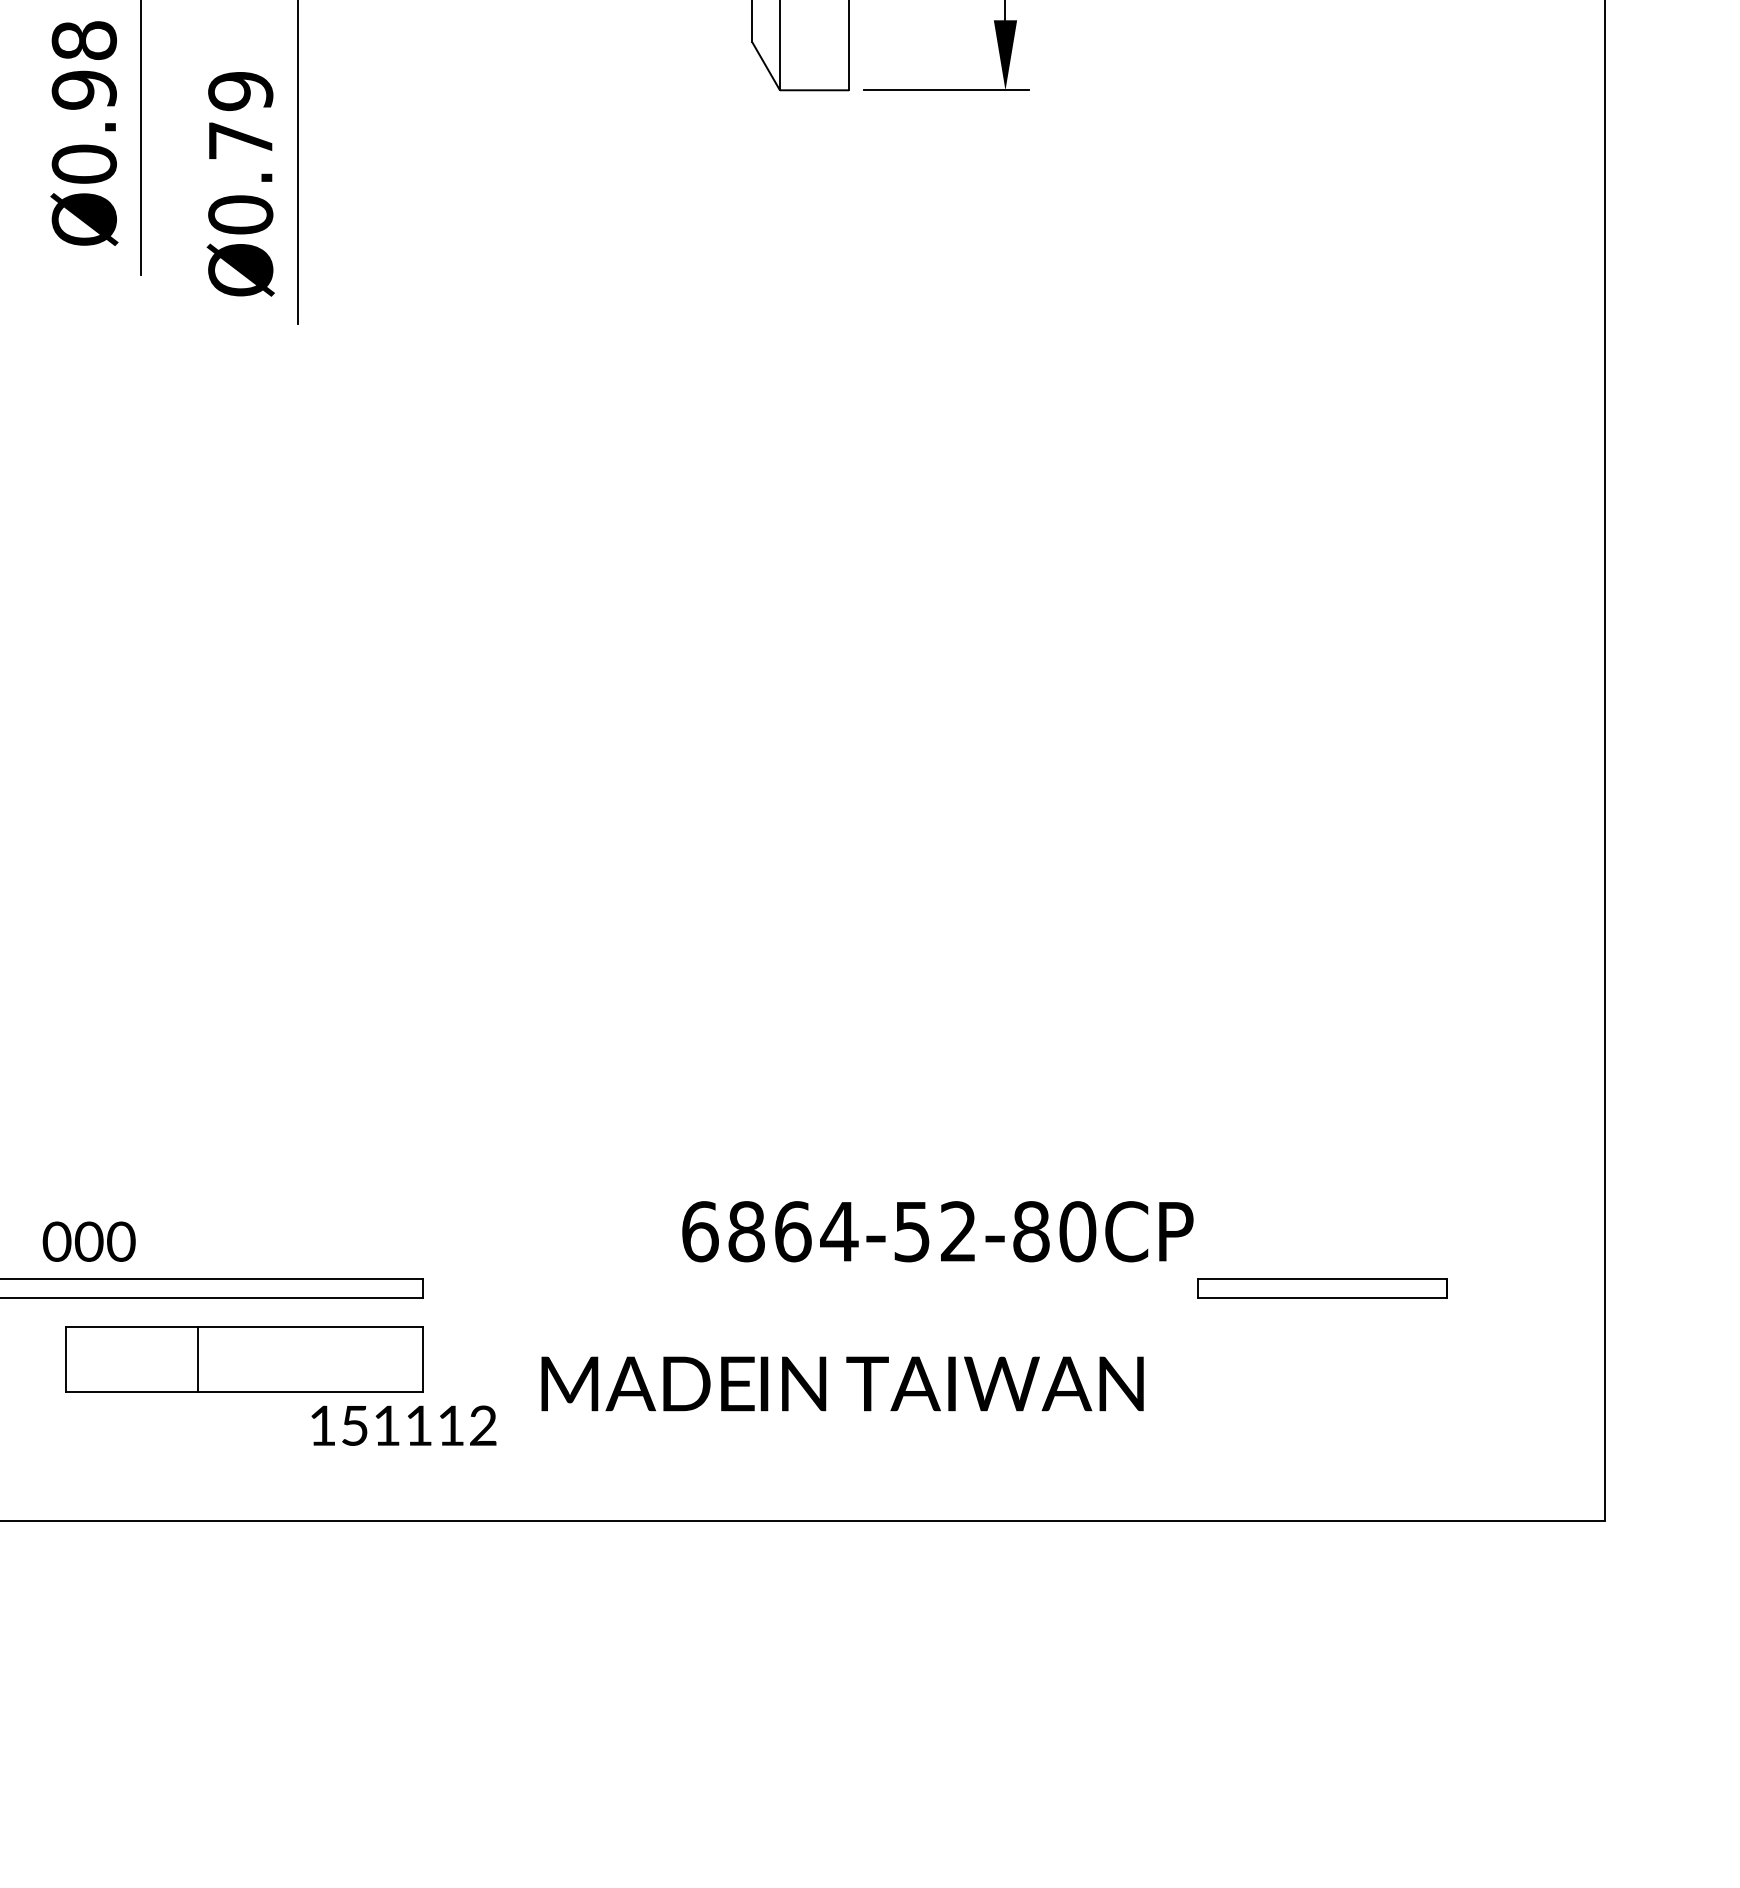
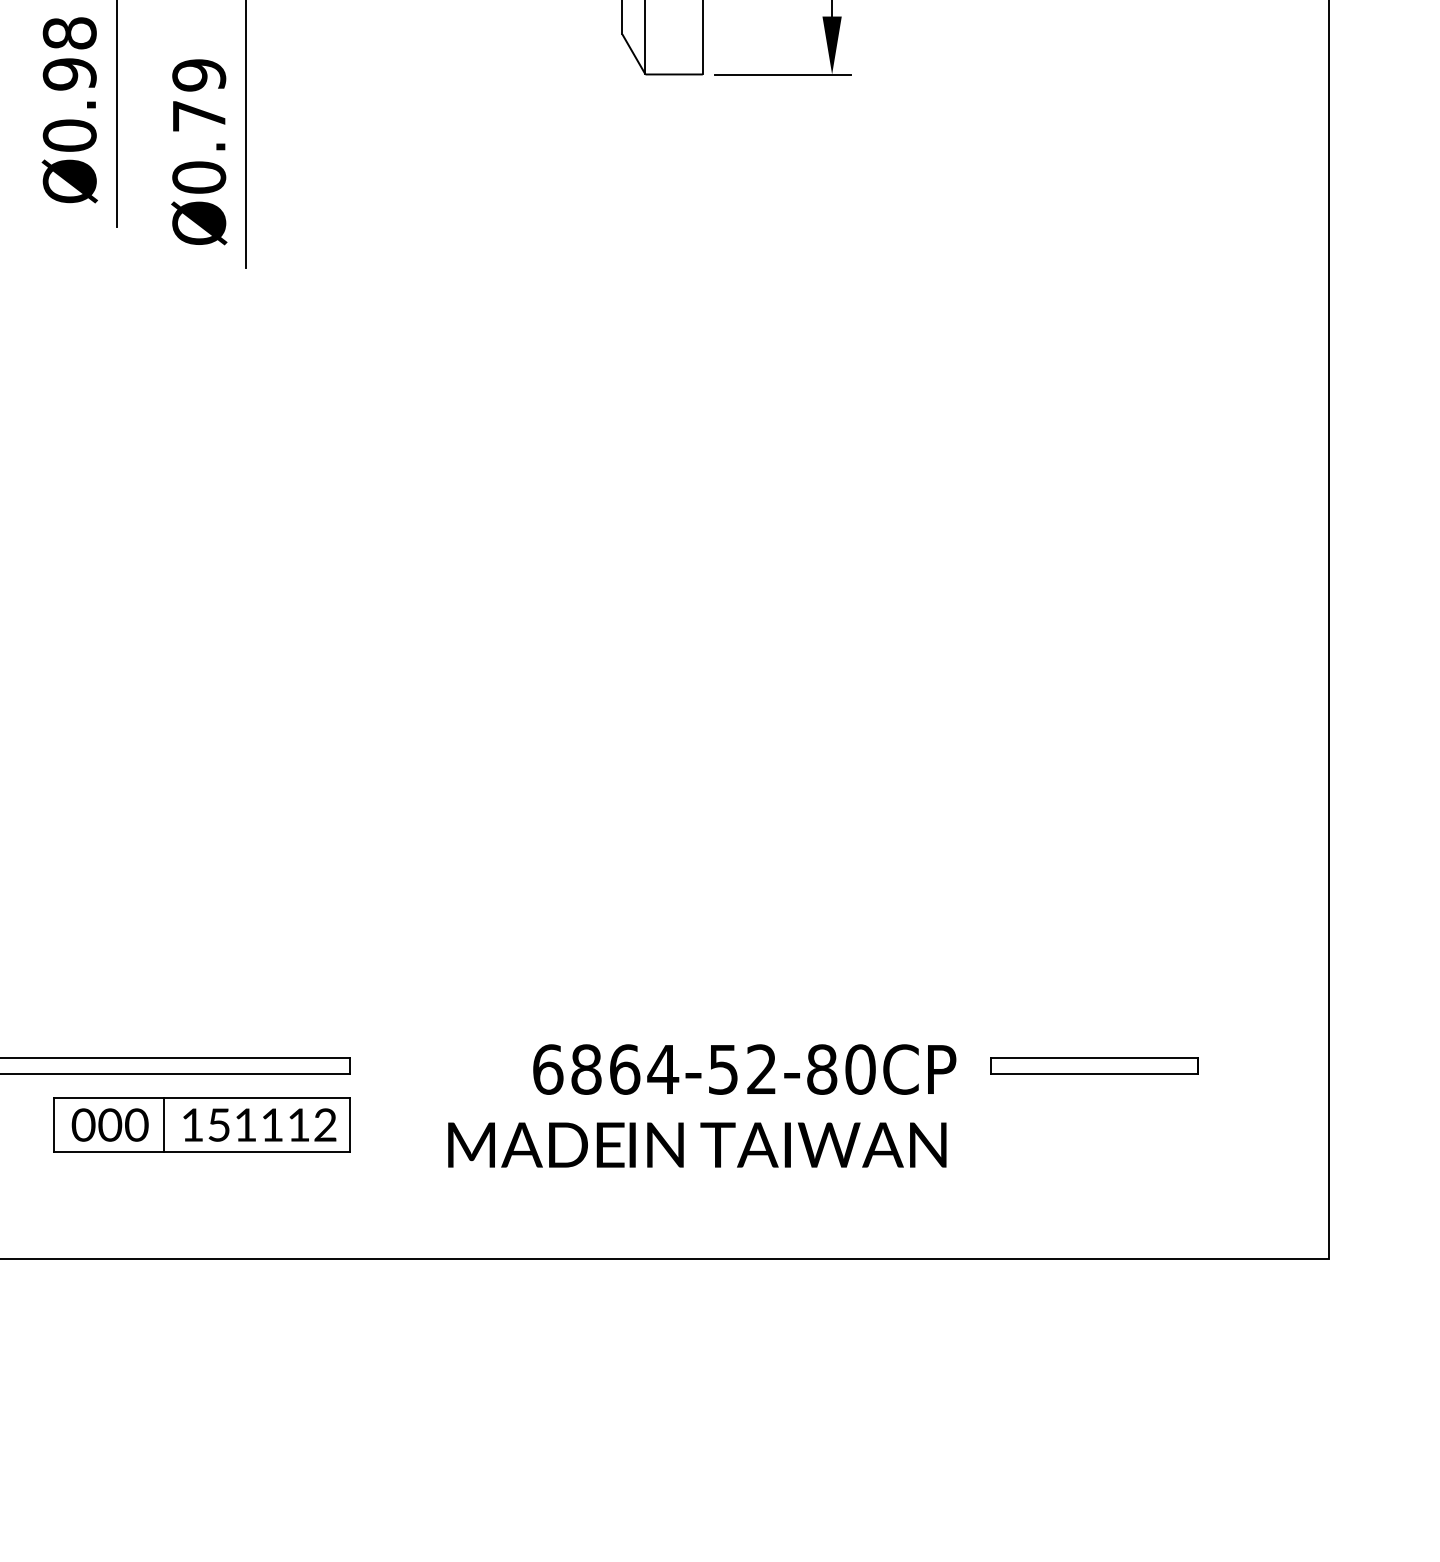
text: (937, 1231) -> (744, 1069), moved
text: (88, 1241) -> (109, 1124), moved
text: (403, 1425) -> (259, 1124), moved

